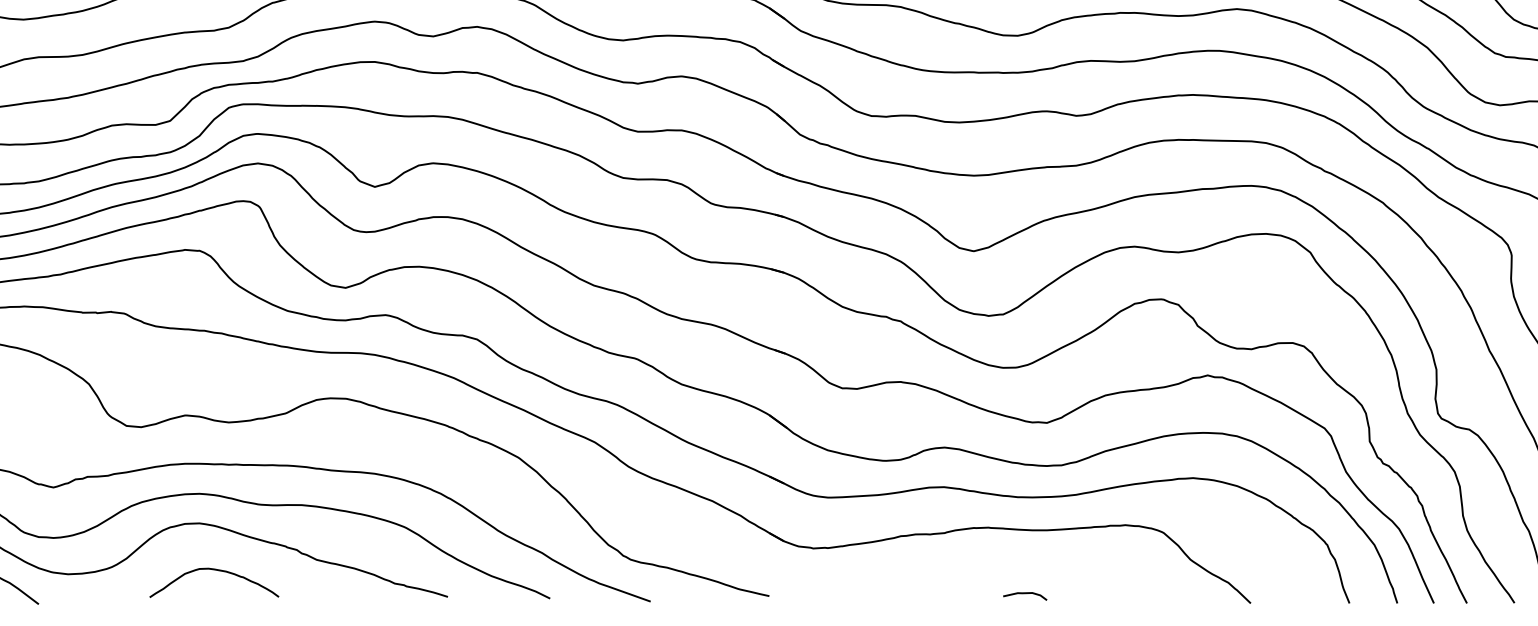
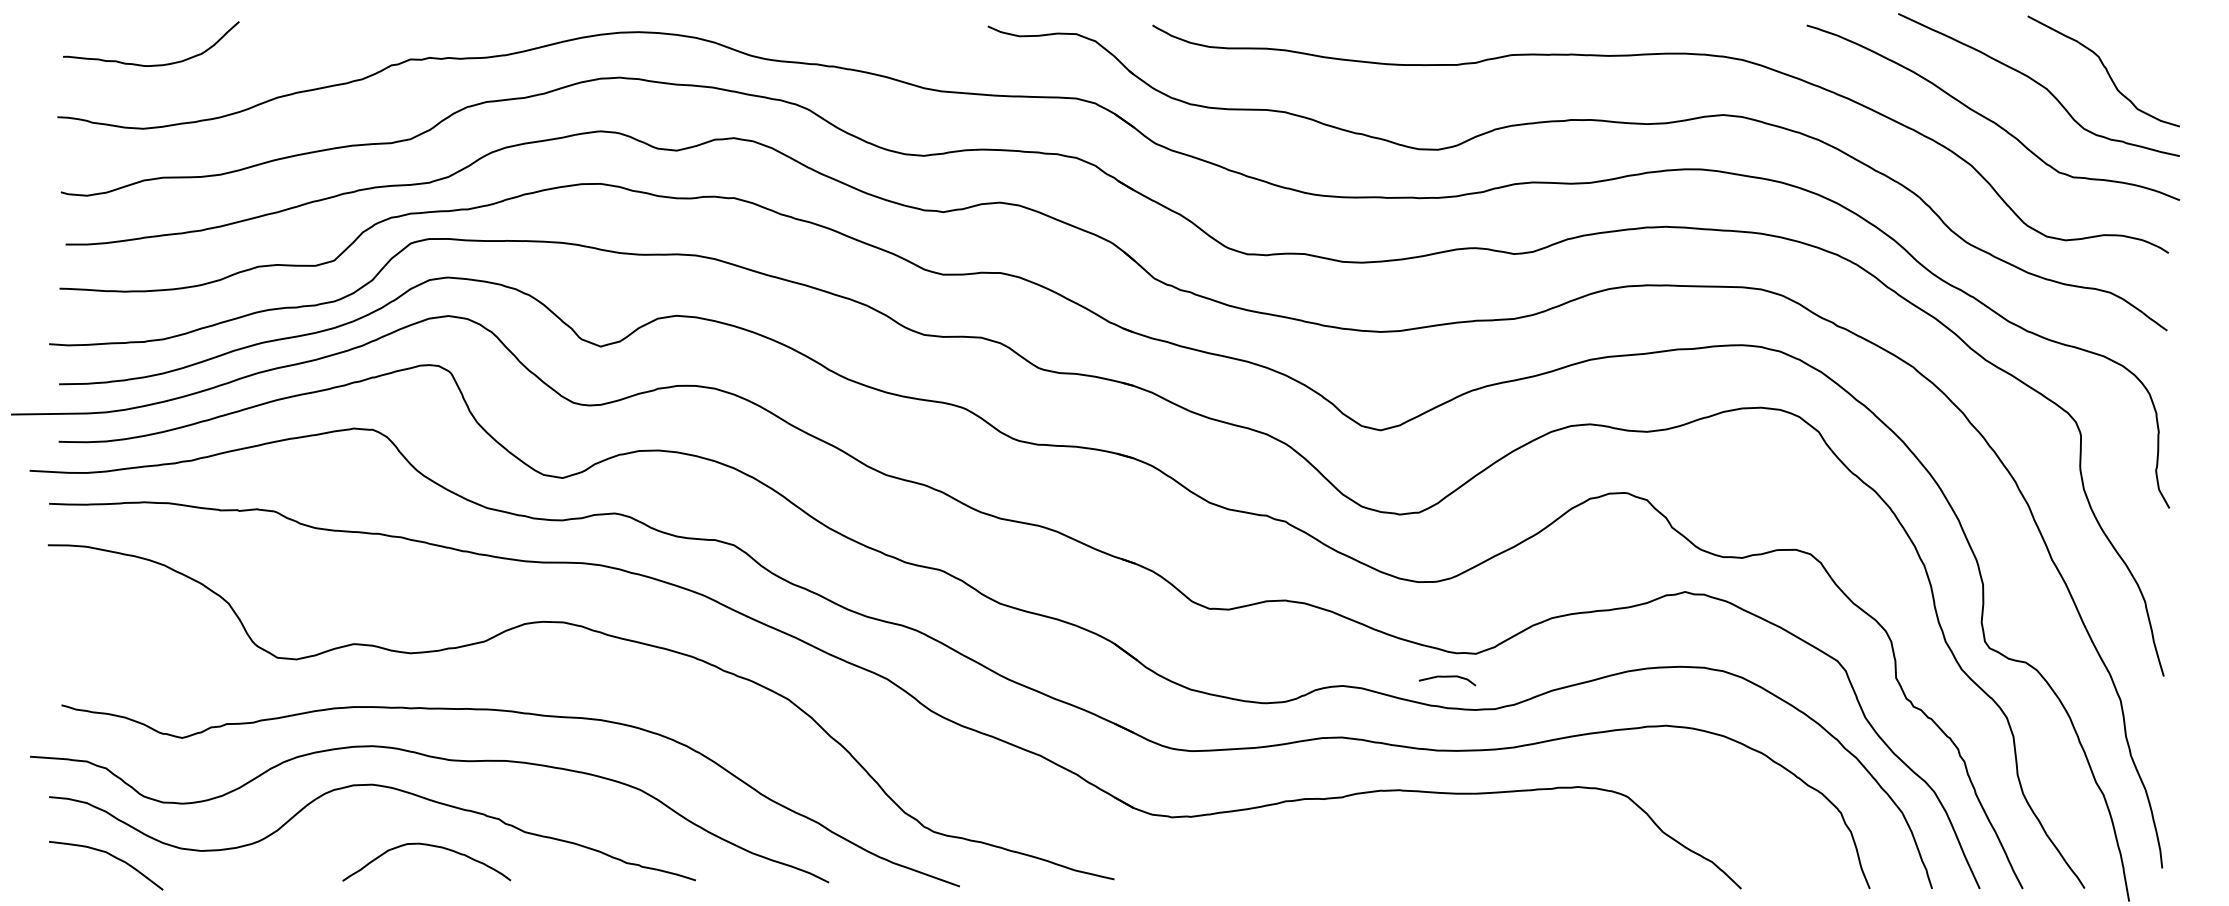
curve: (216, 570) -> (429, 846), moved
curve: (1025, 593) -> (1447, 677), moved

